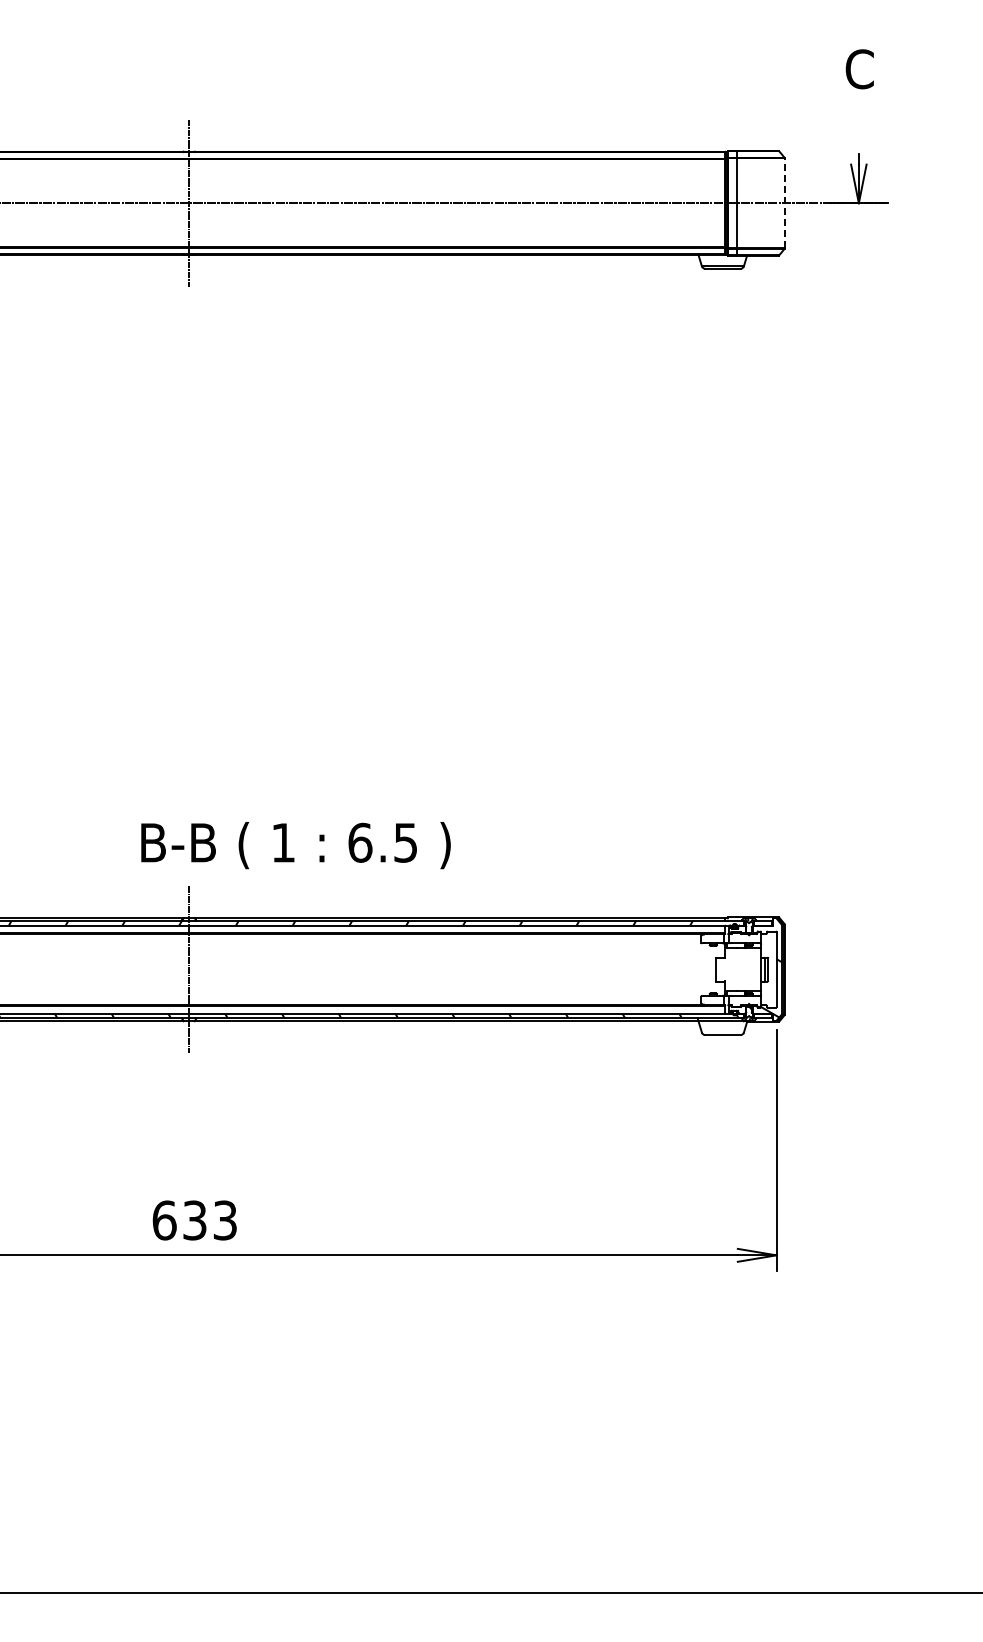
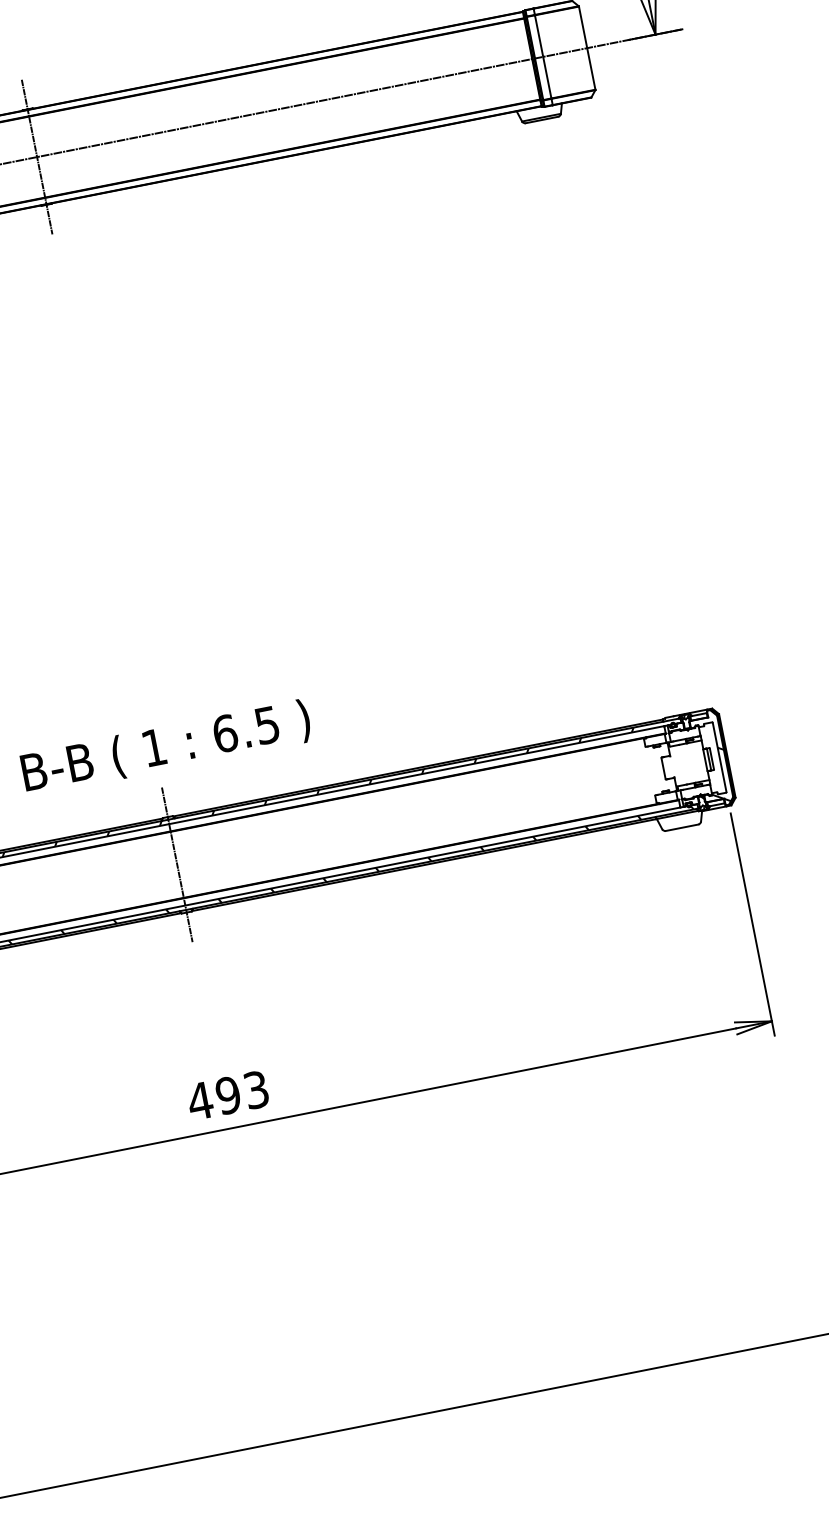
line: (784, 202) -> (586, 47), dashed -> solid
text: (295, 845) -> (165, 747), moved
text: (178, 1220) -> (213, 1098), 633 -> 493

